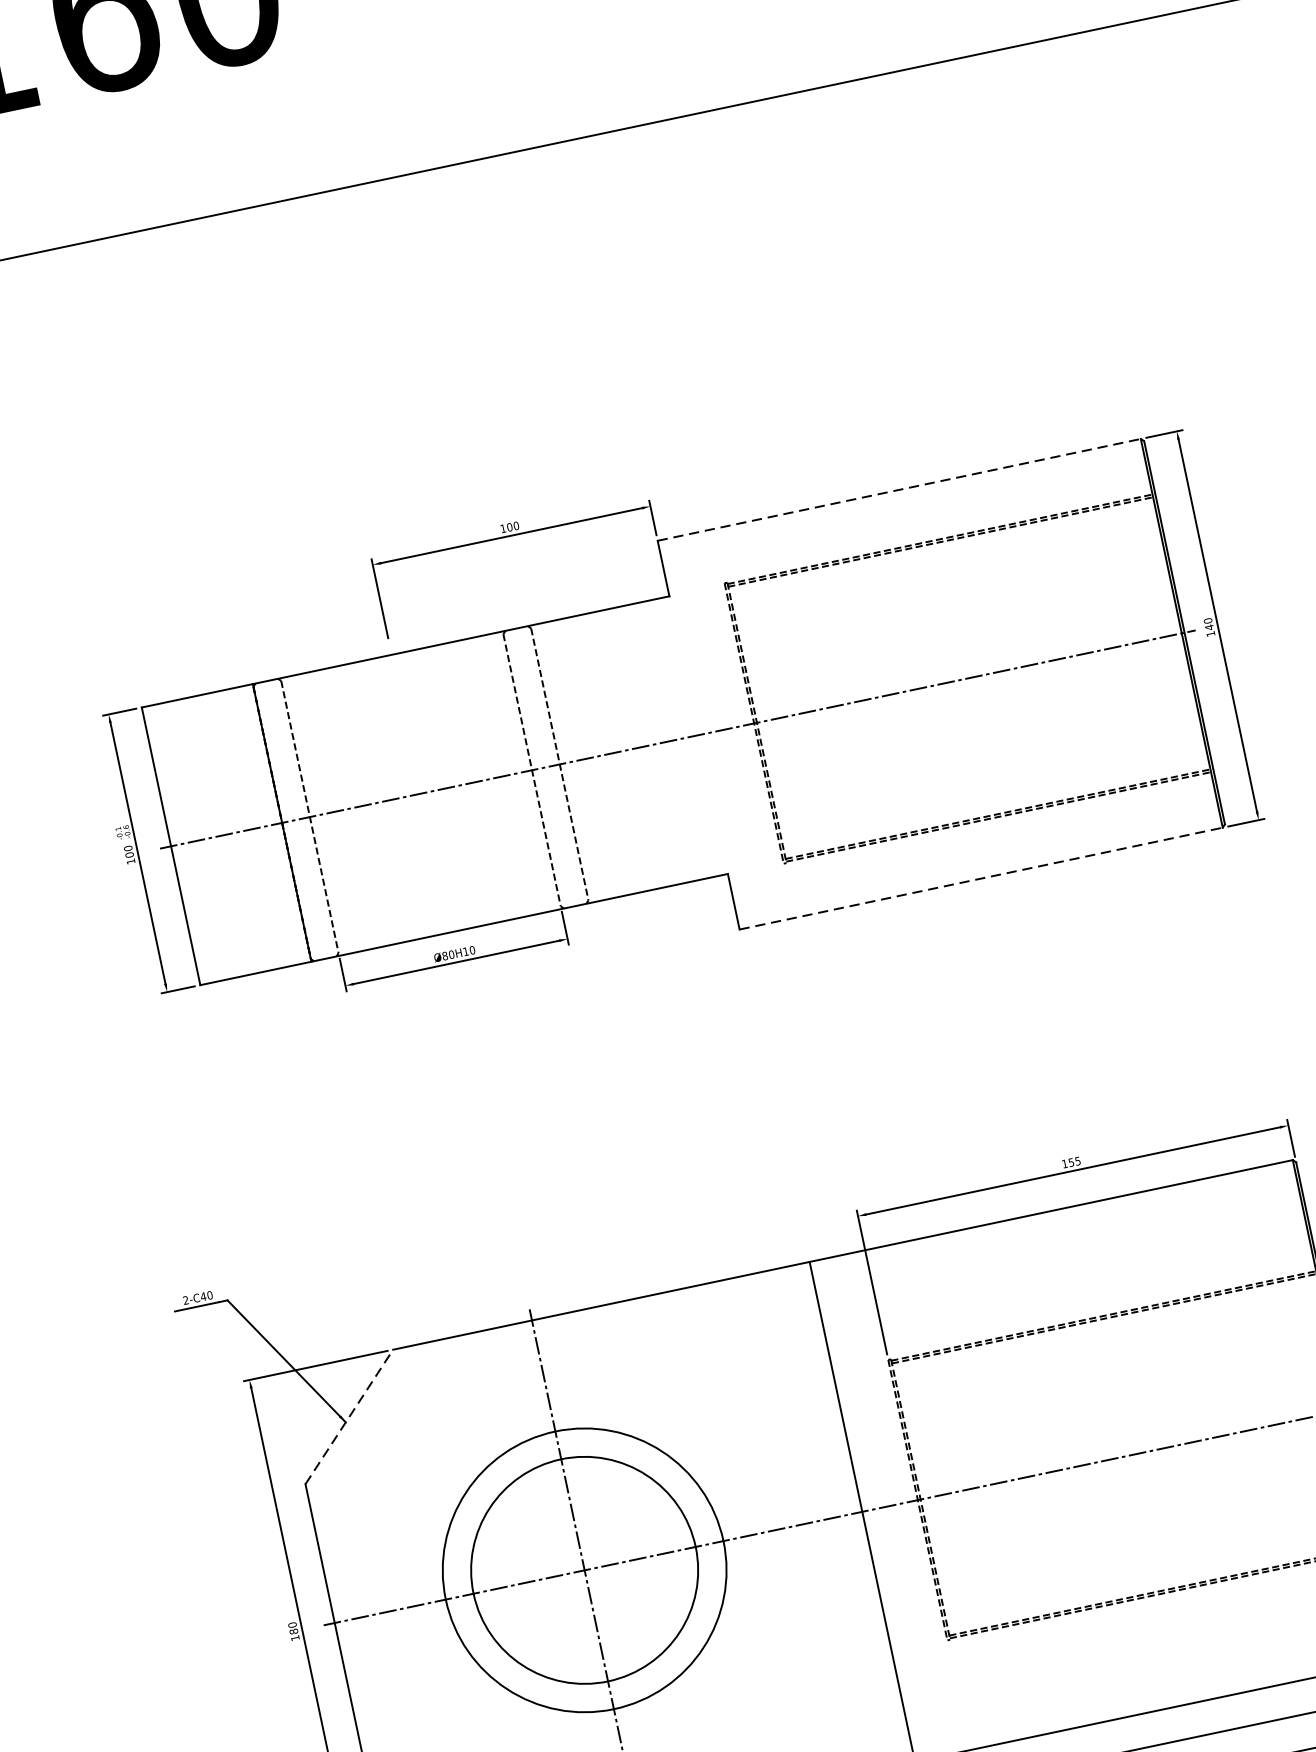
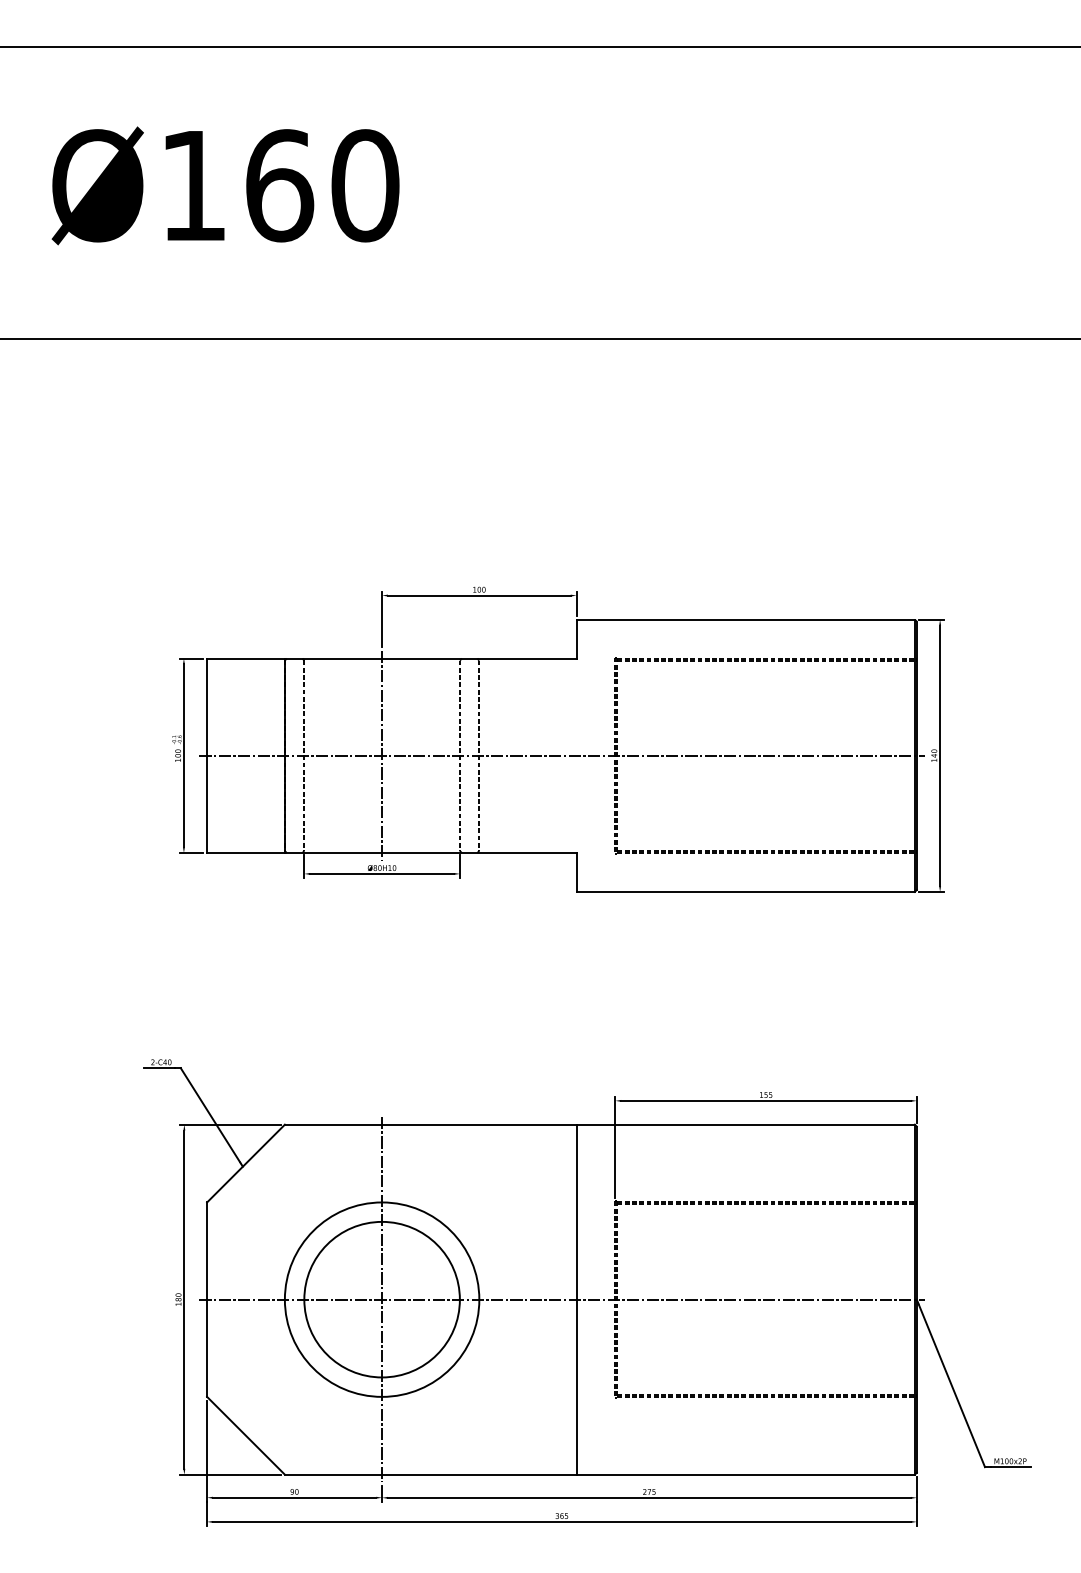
line: (900, 489) -> (746, 619), dashed -> solid
line: (421, 793) -> (382, 755), added
line: (982, 877) -> (746, 891), dashed -> solid
line: (350, 1416) -> (246, 1163), dashed -> solid

